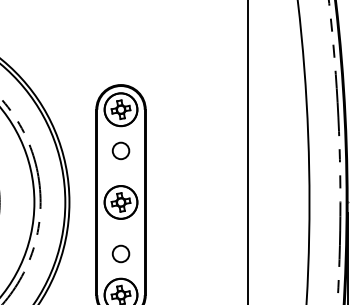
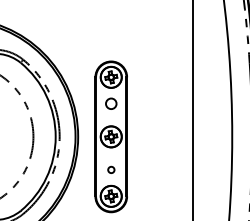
circle: (121, 253) -> (111, 169), size x0.6

